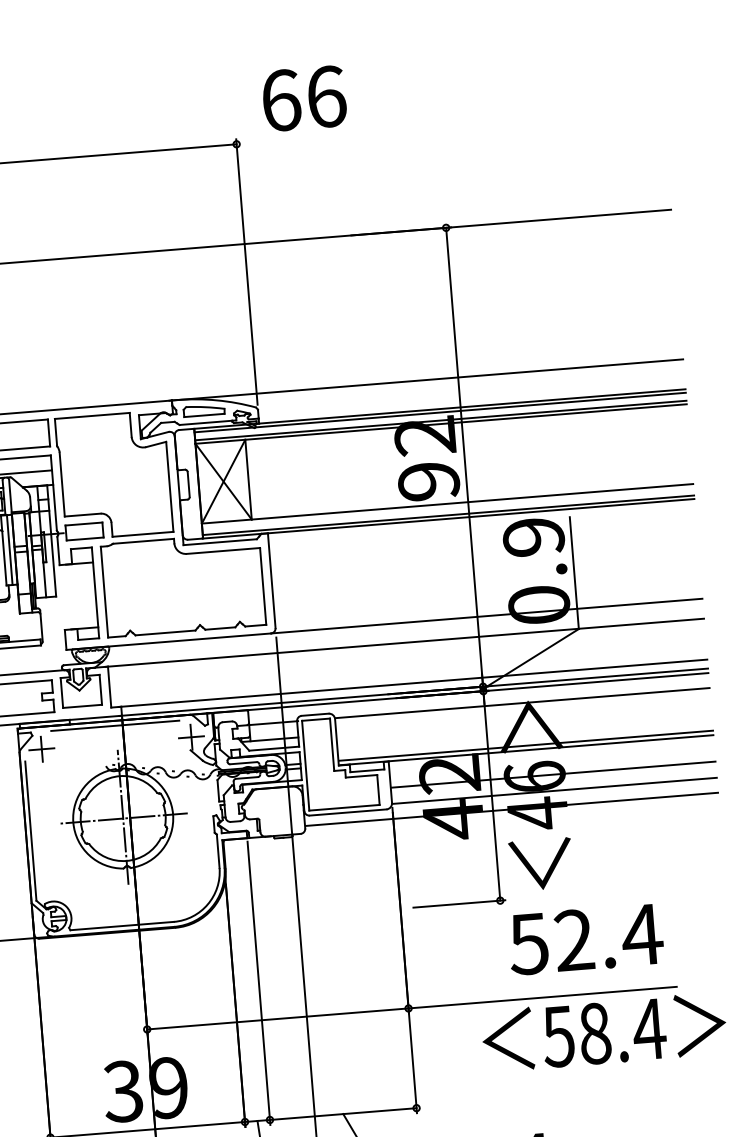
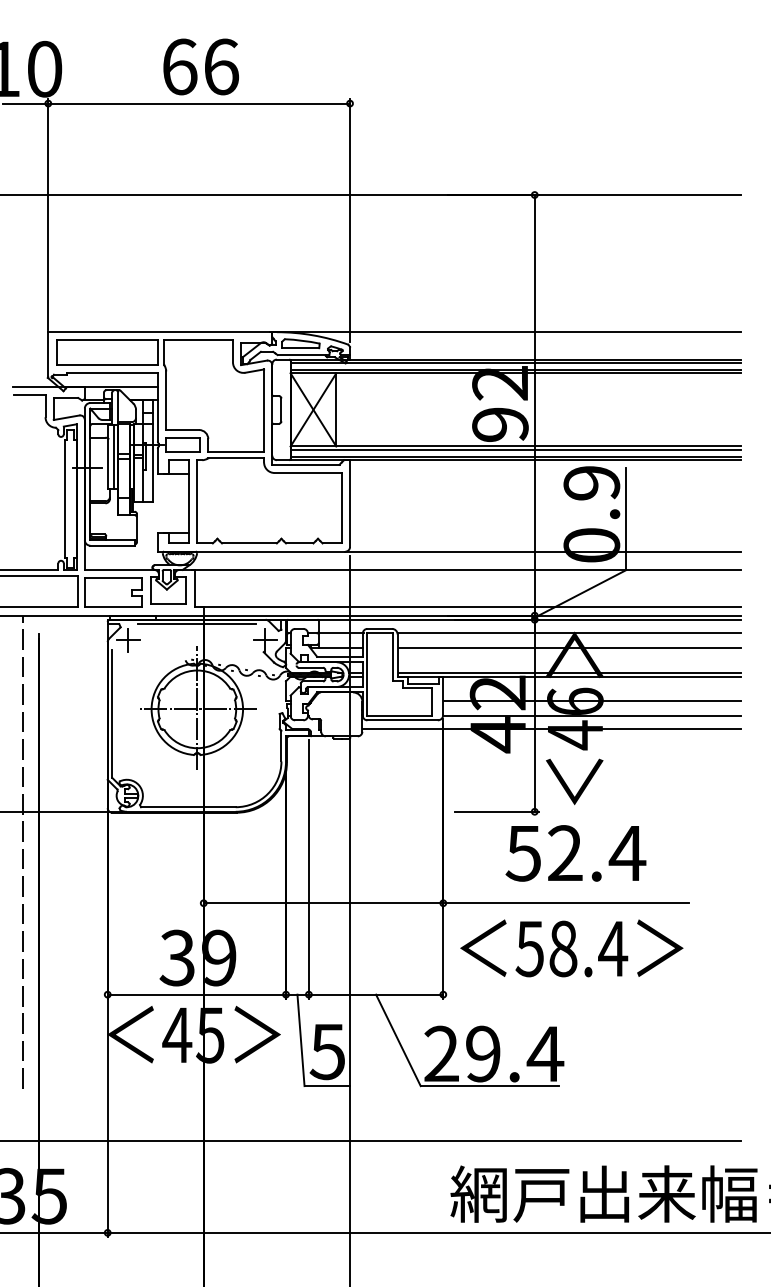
text: (303, 98) -> (200, 66), moved
line: (447, 507) -> (515, 449), added
line: (523, 719) -> (569, 648), added
text: (585, 939) -> (575, 853), moved
text: (603, 1032) -> (571, 948), moved

